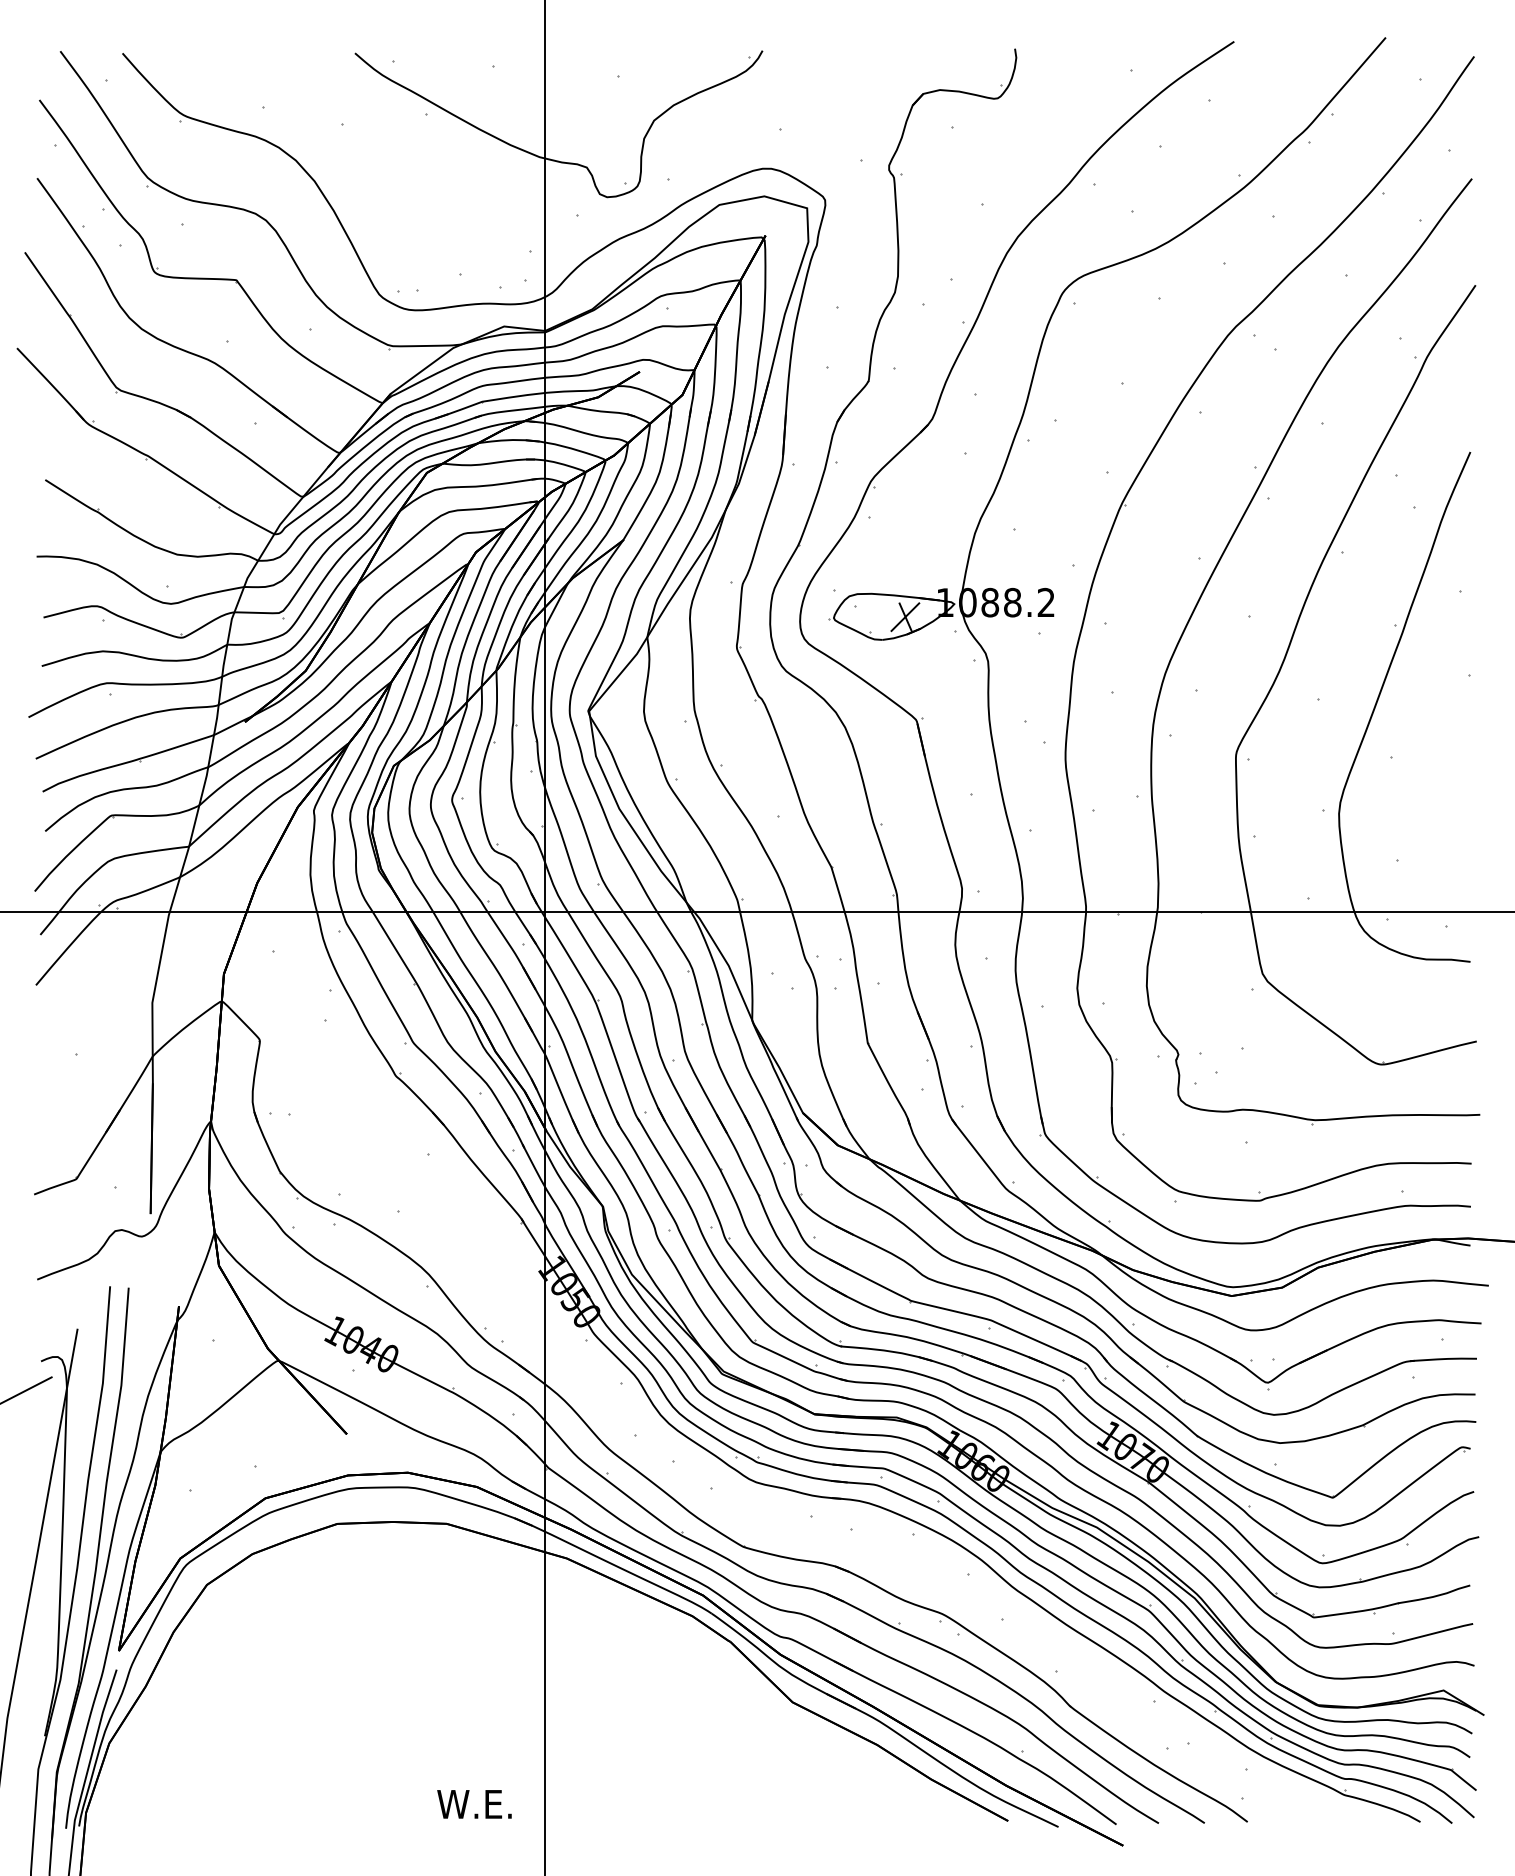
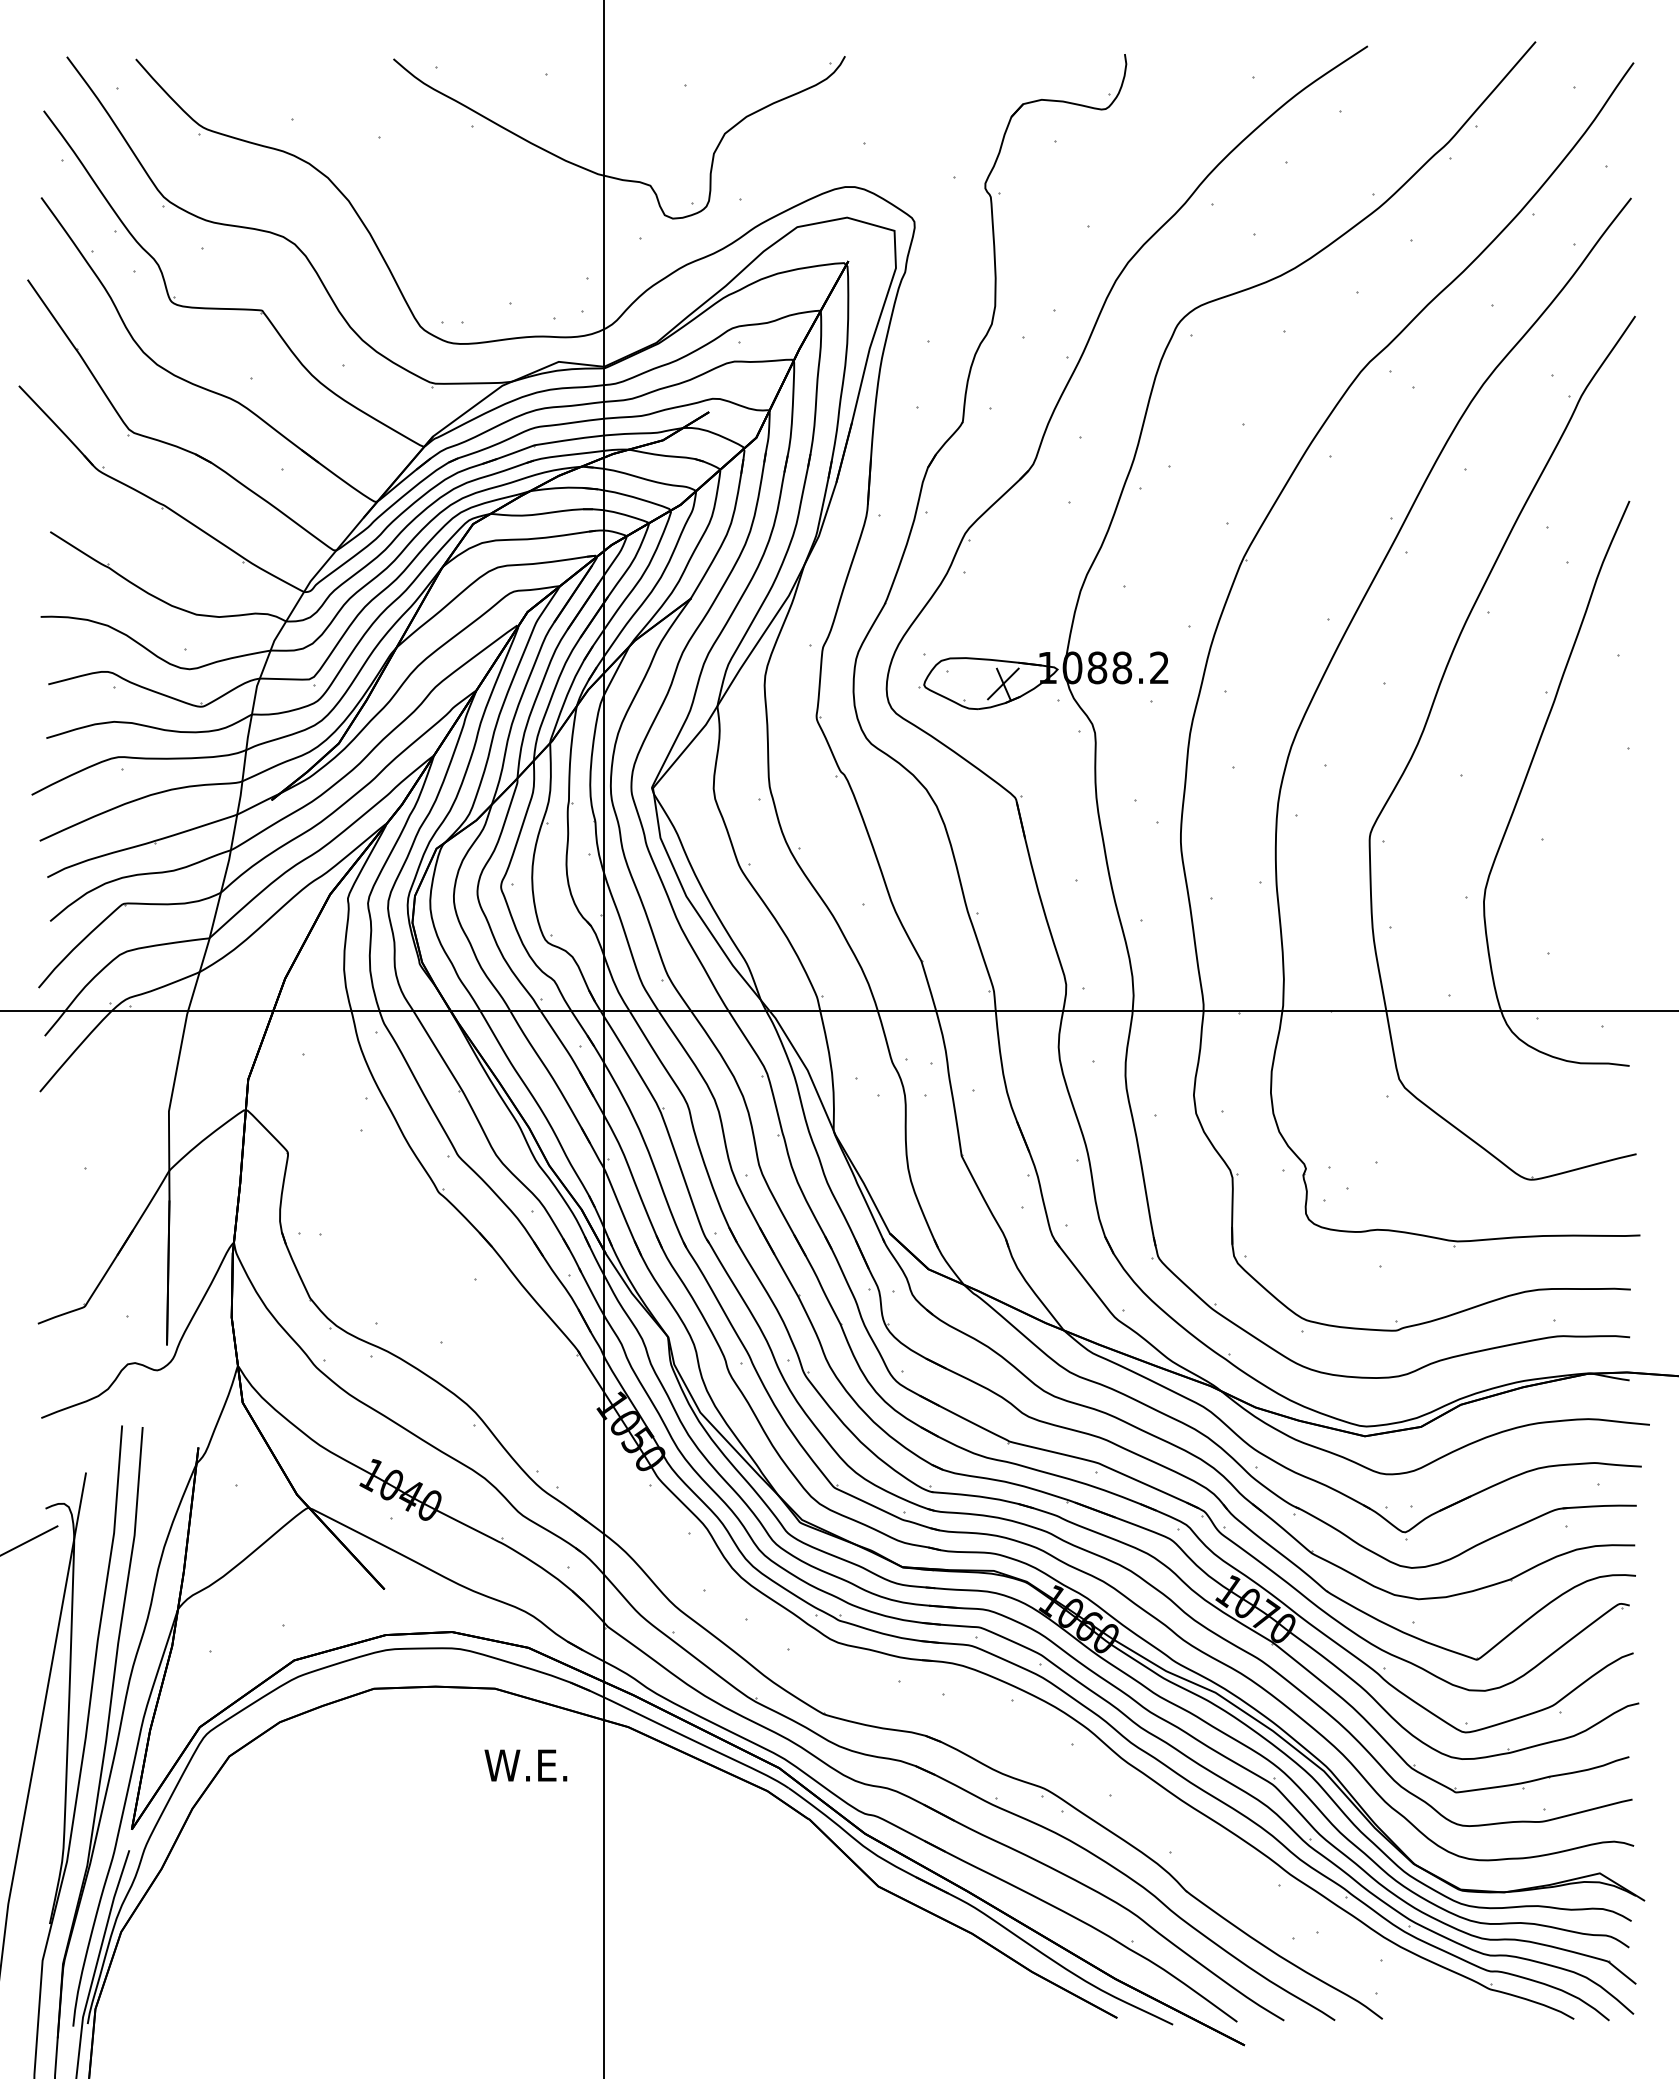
text: (474, 1804) -> (525, 1765), moved

